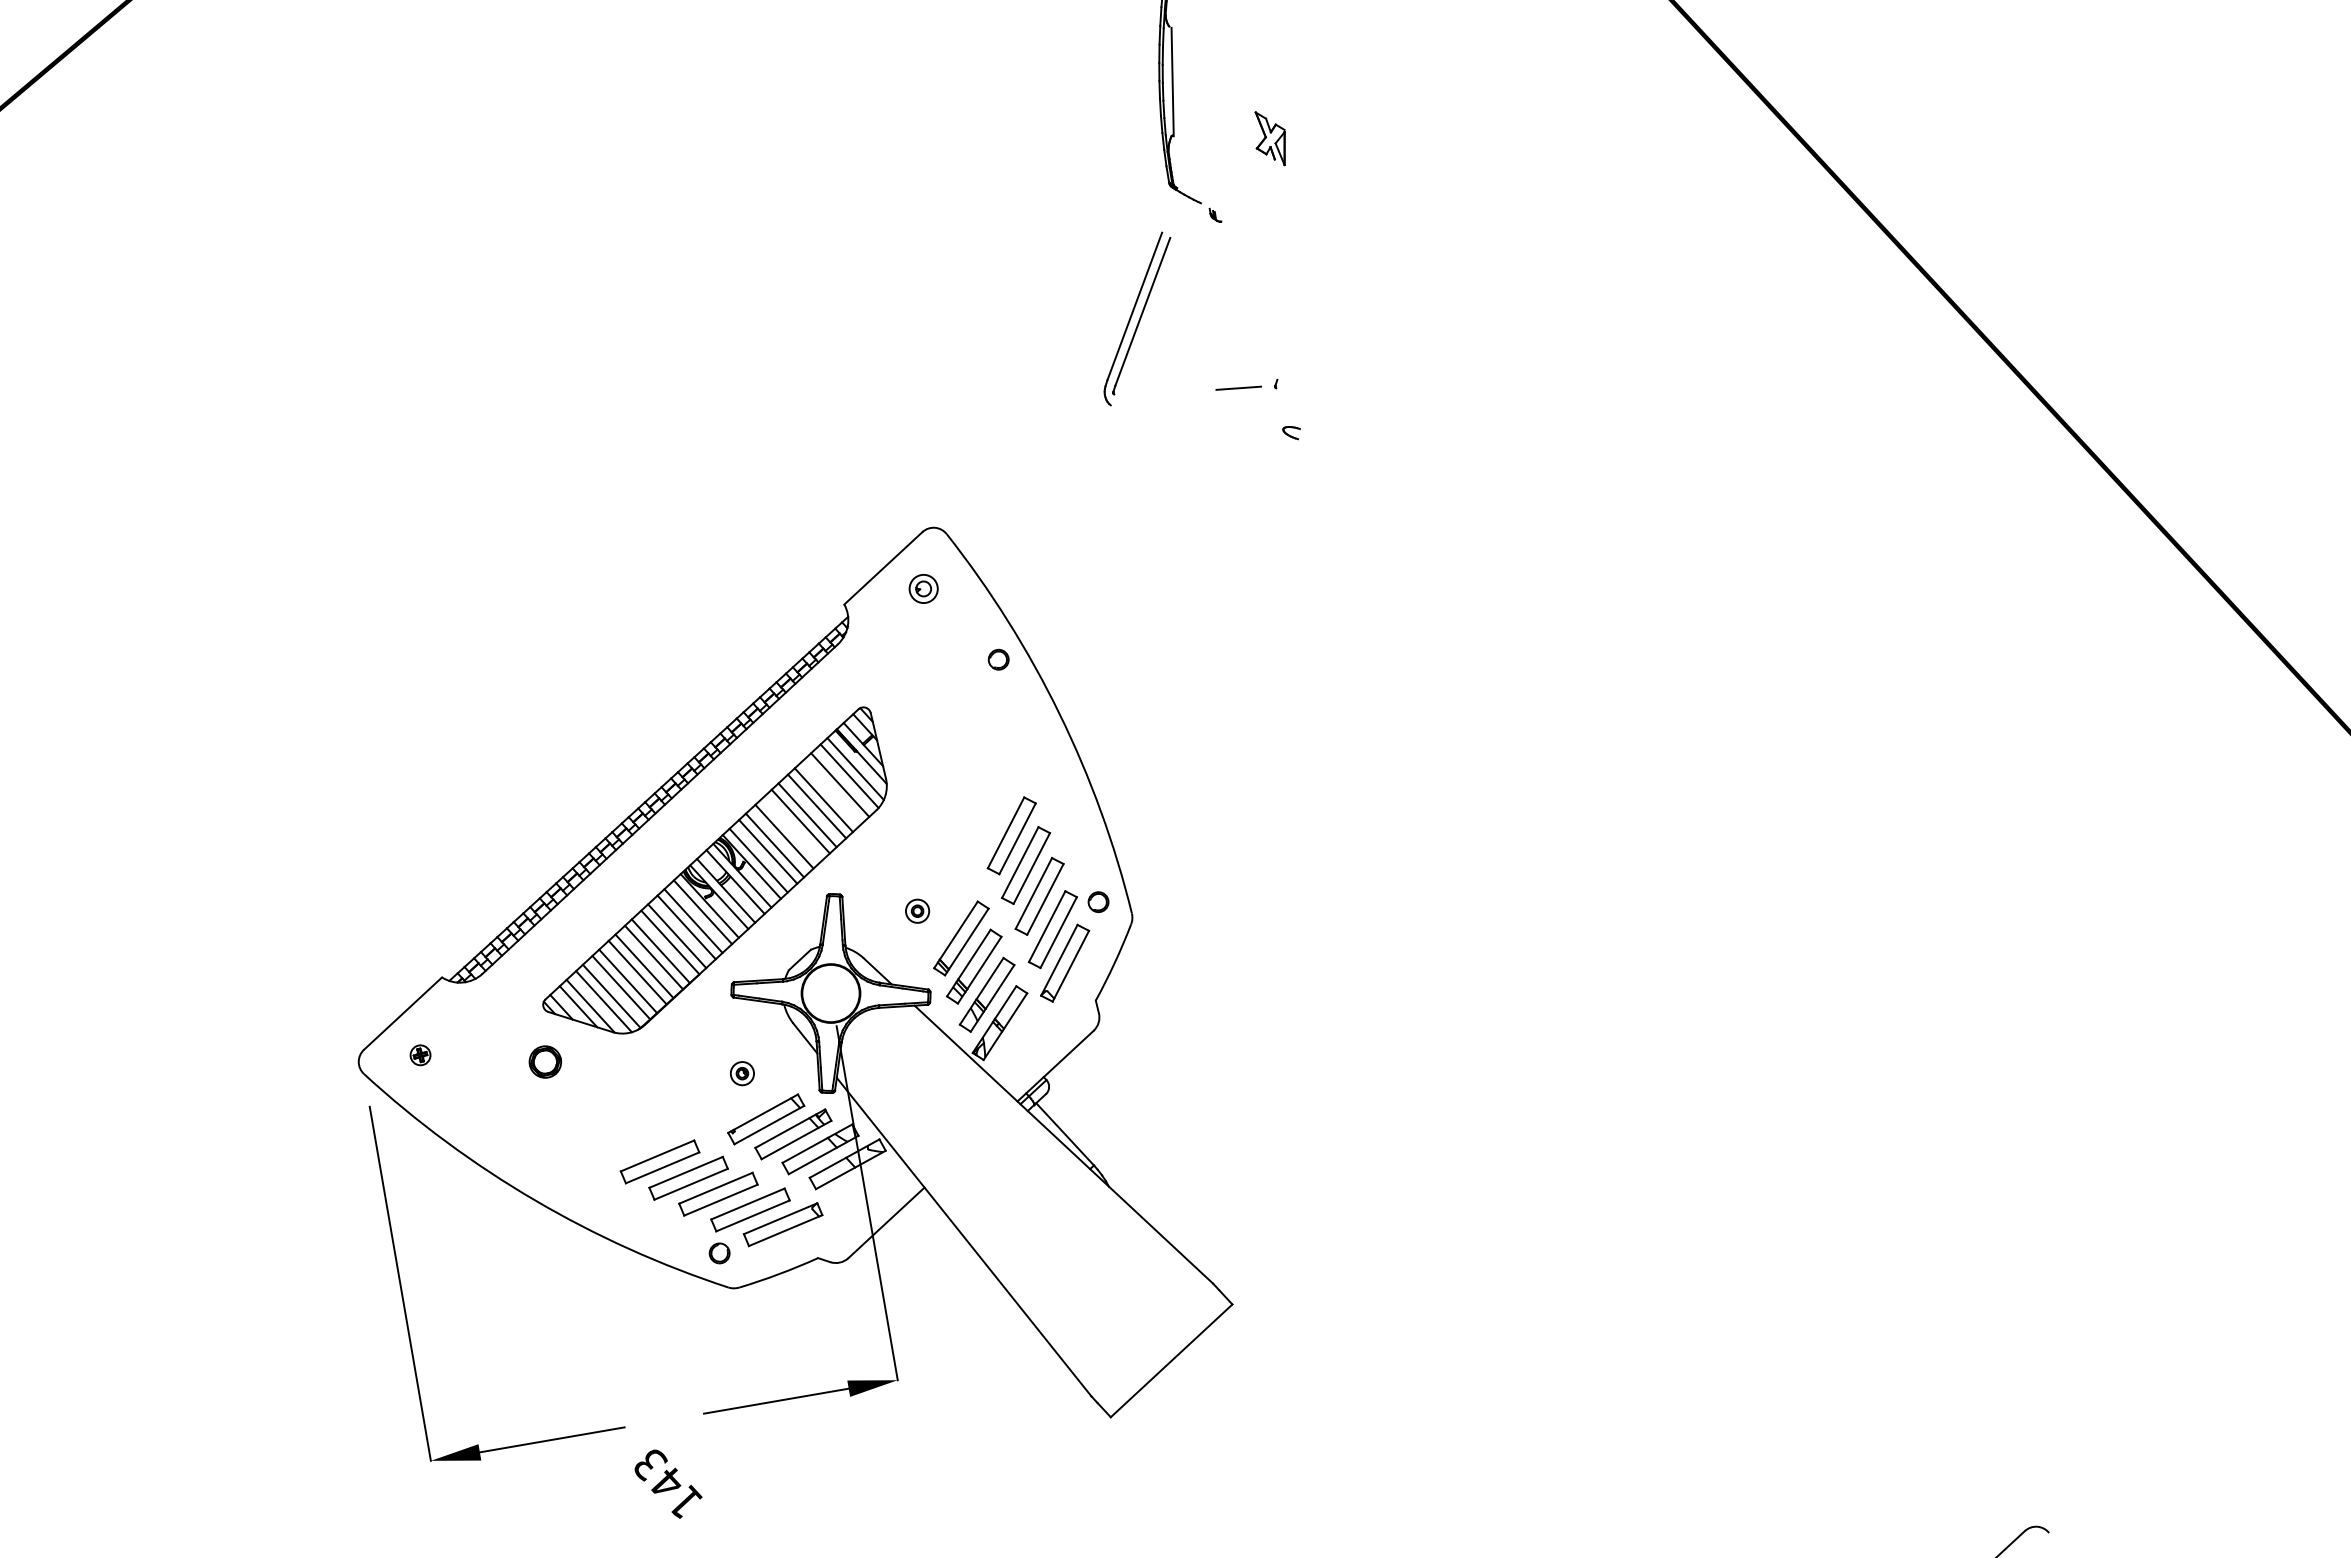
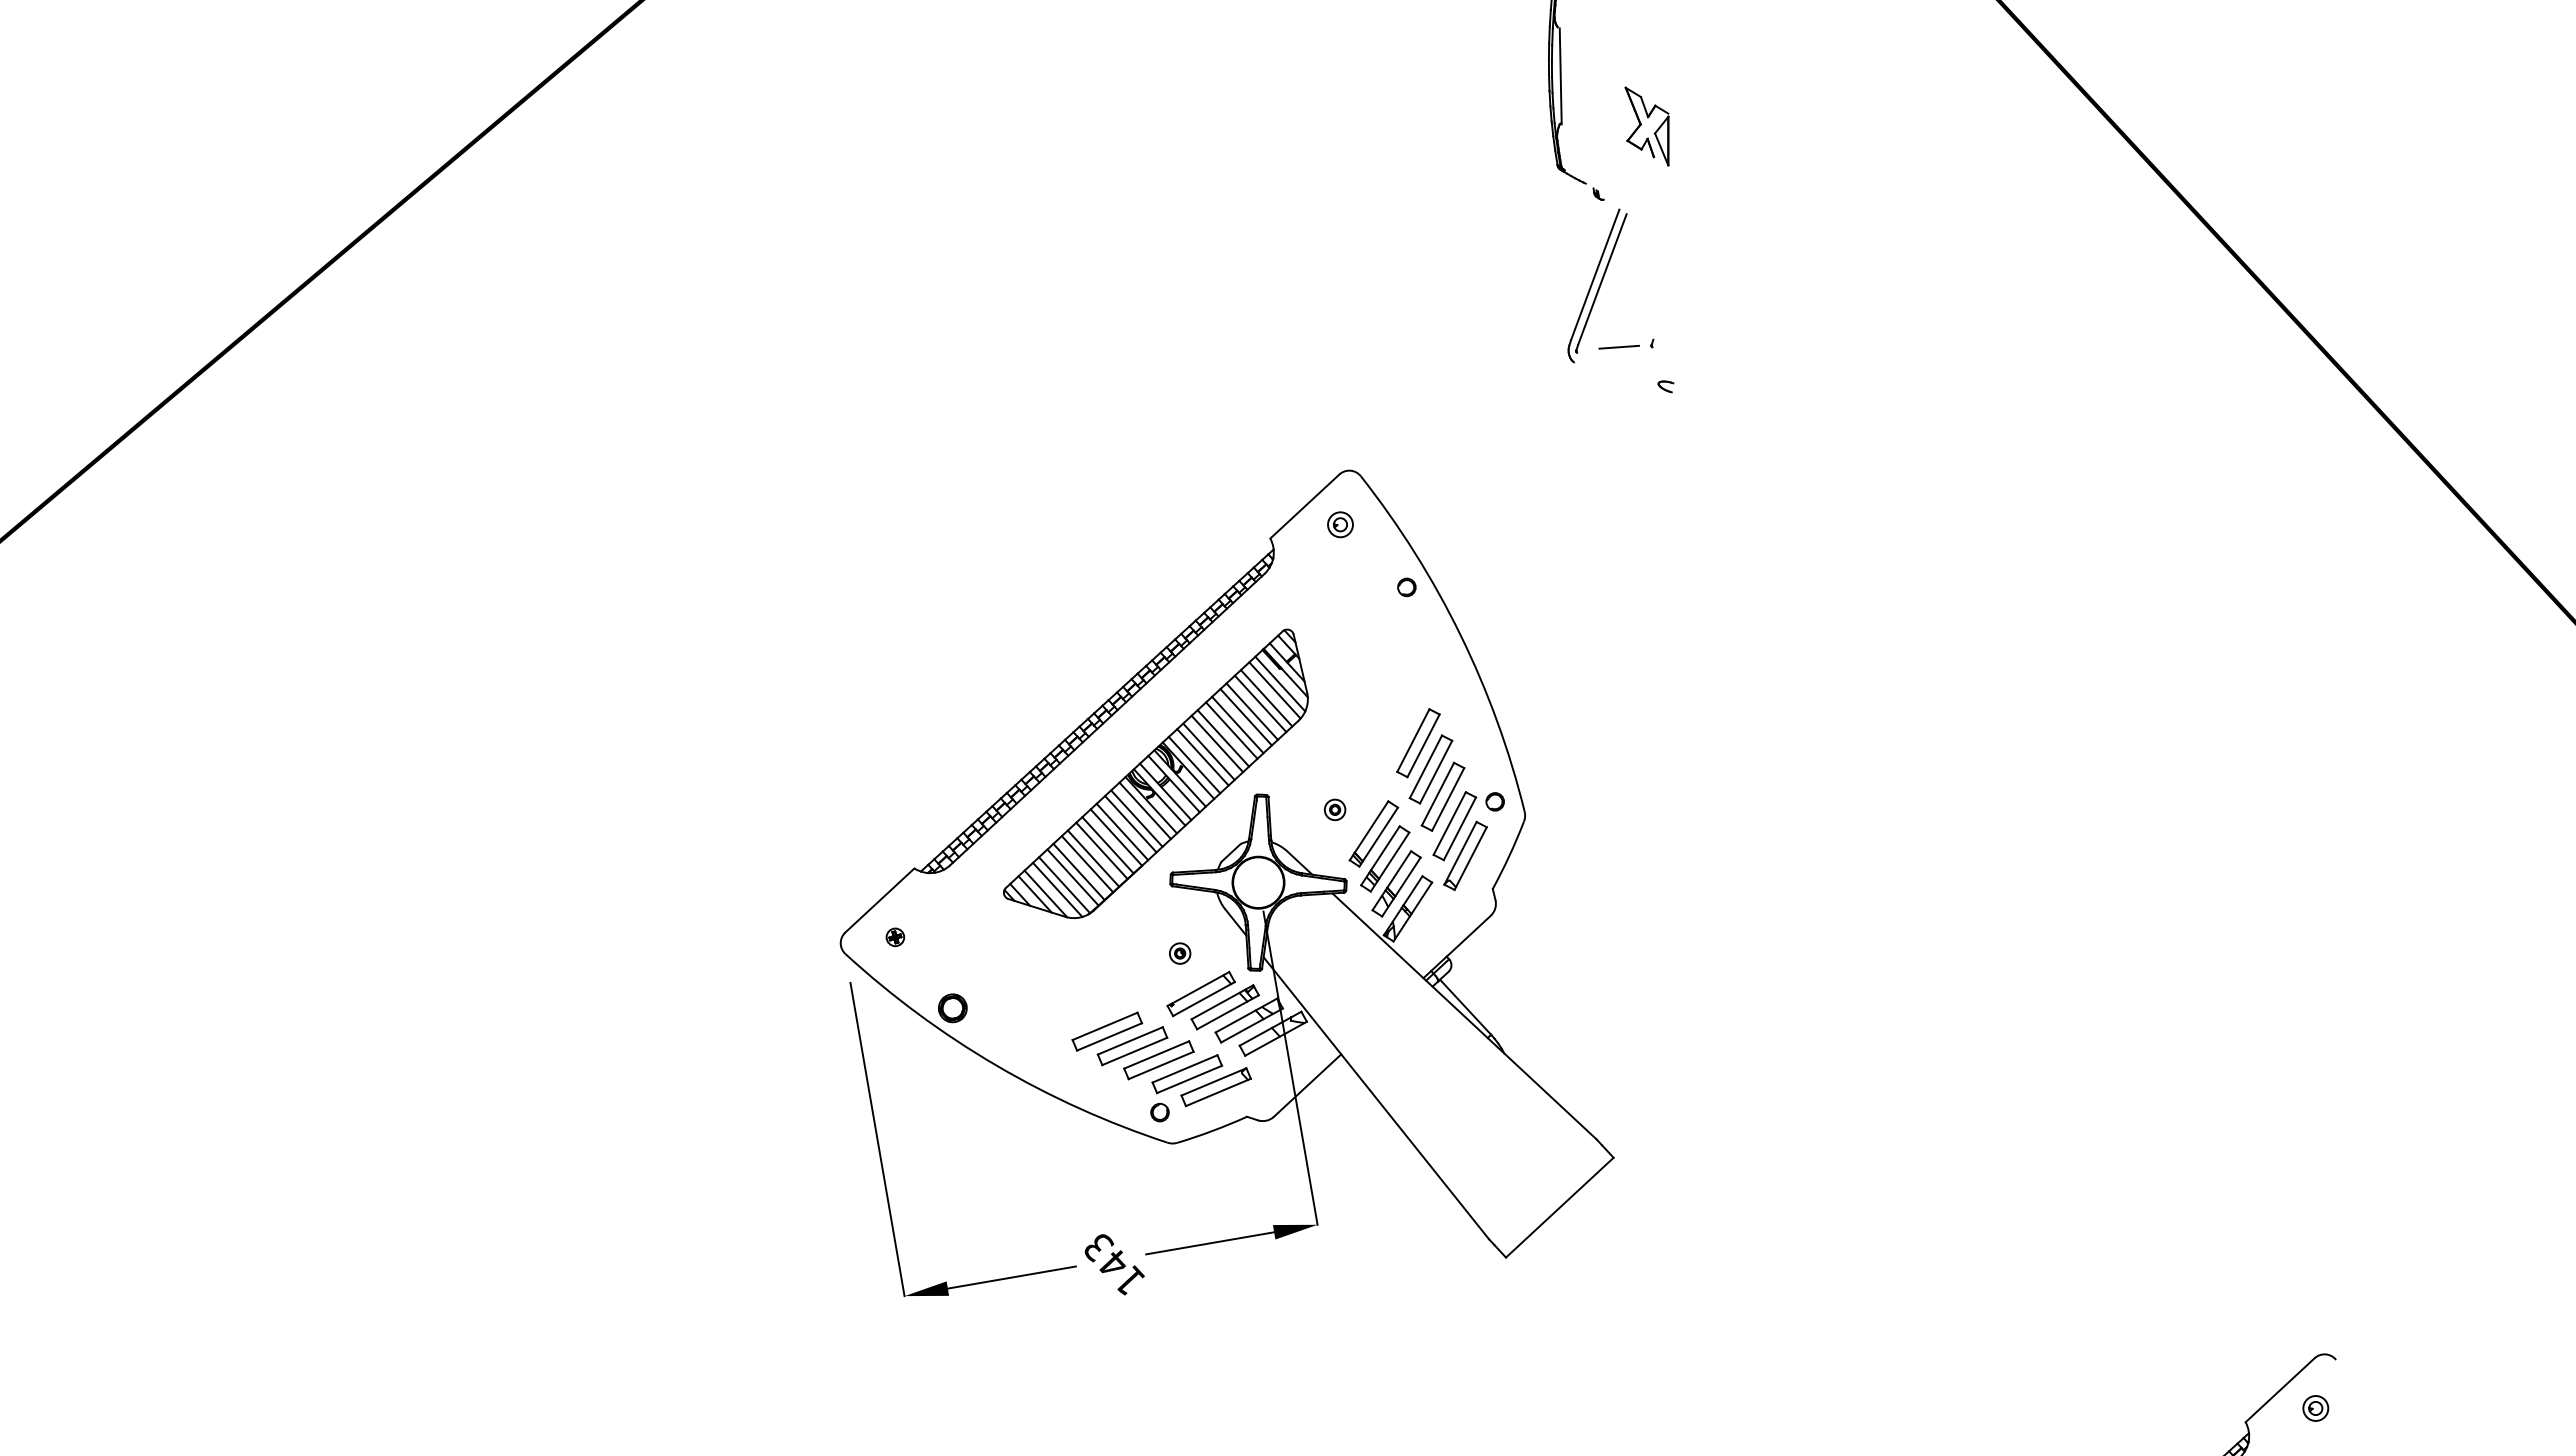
part: (1269, 138) -> (1646, 126), size x1.67
part: (1137, 318) -> (1597, 285), moved
line: (833, 790) -> (1260, 703), added
line: (791, 830) -> (1223, 738), added
part: (545, 1062) -> (952, 1008), moved
text: (668, 1483) -> (1114, 1264), moved

